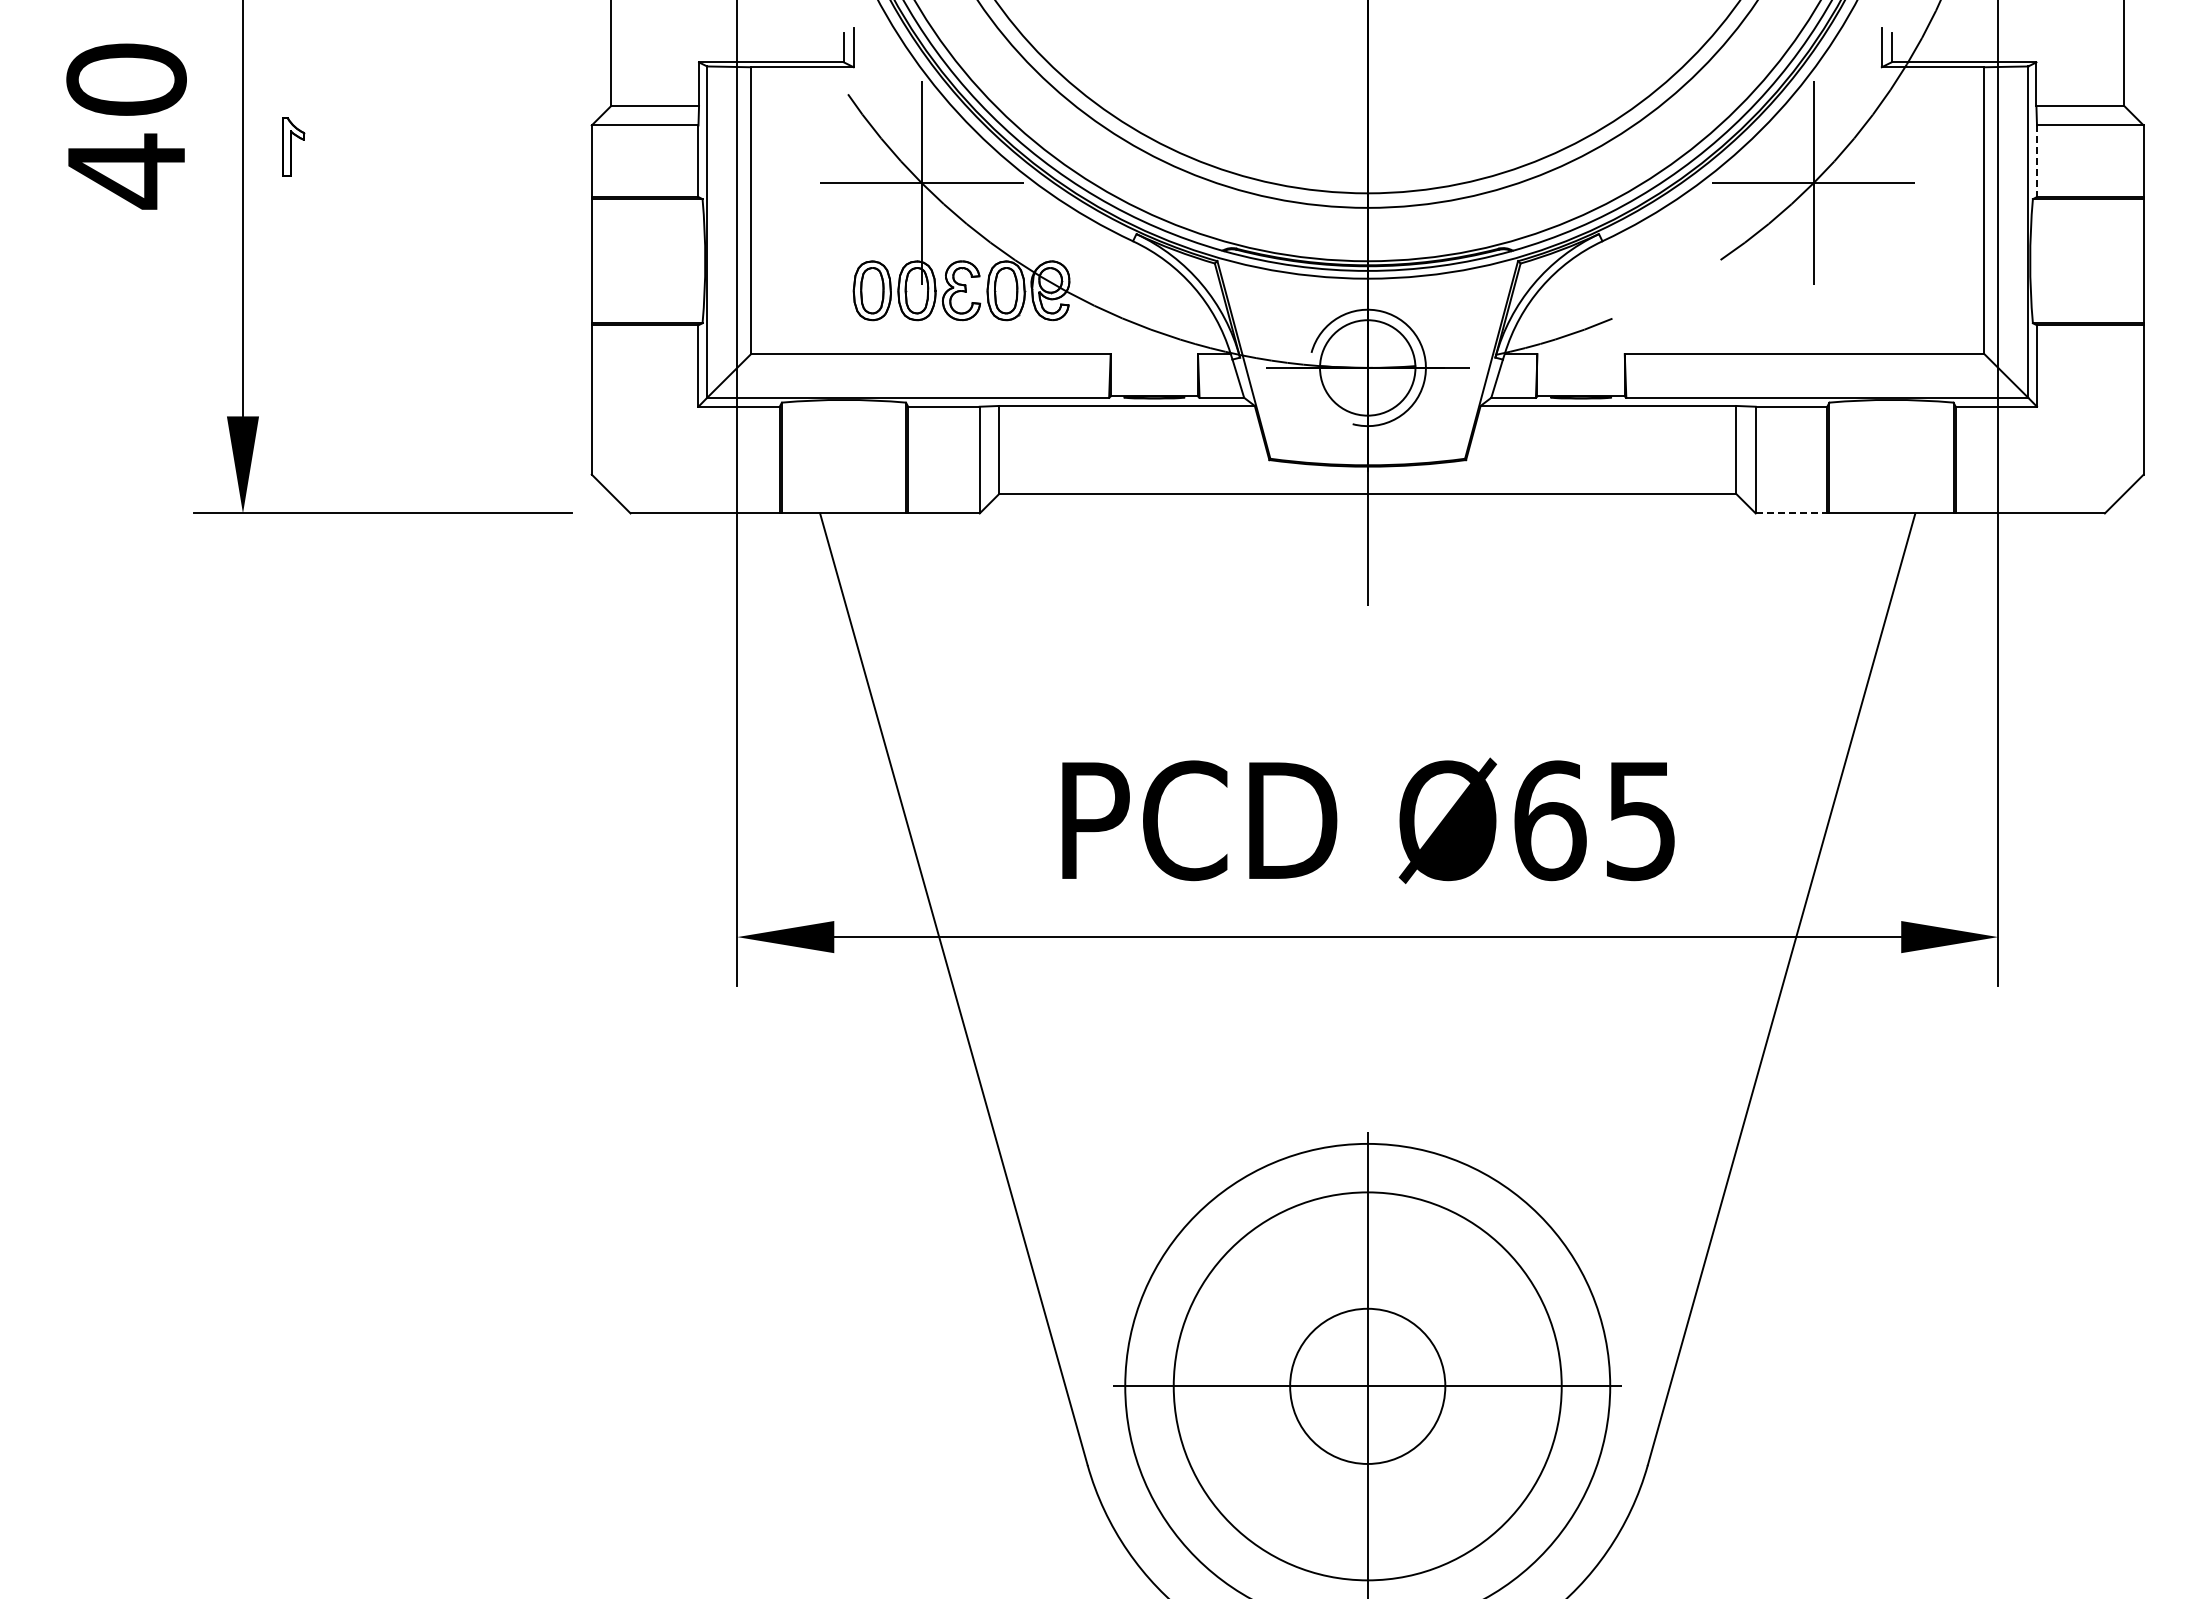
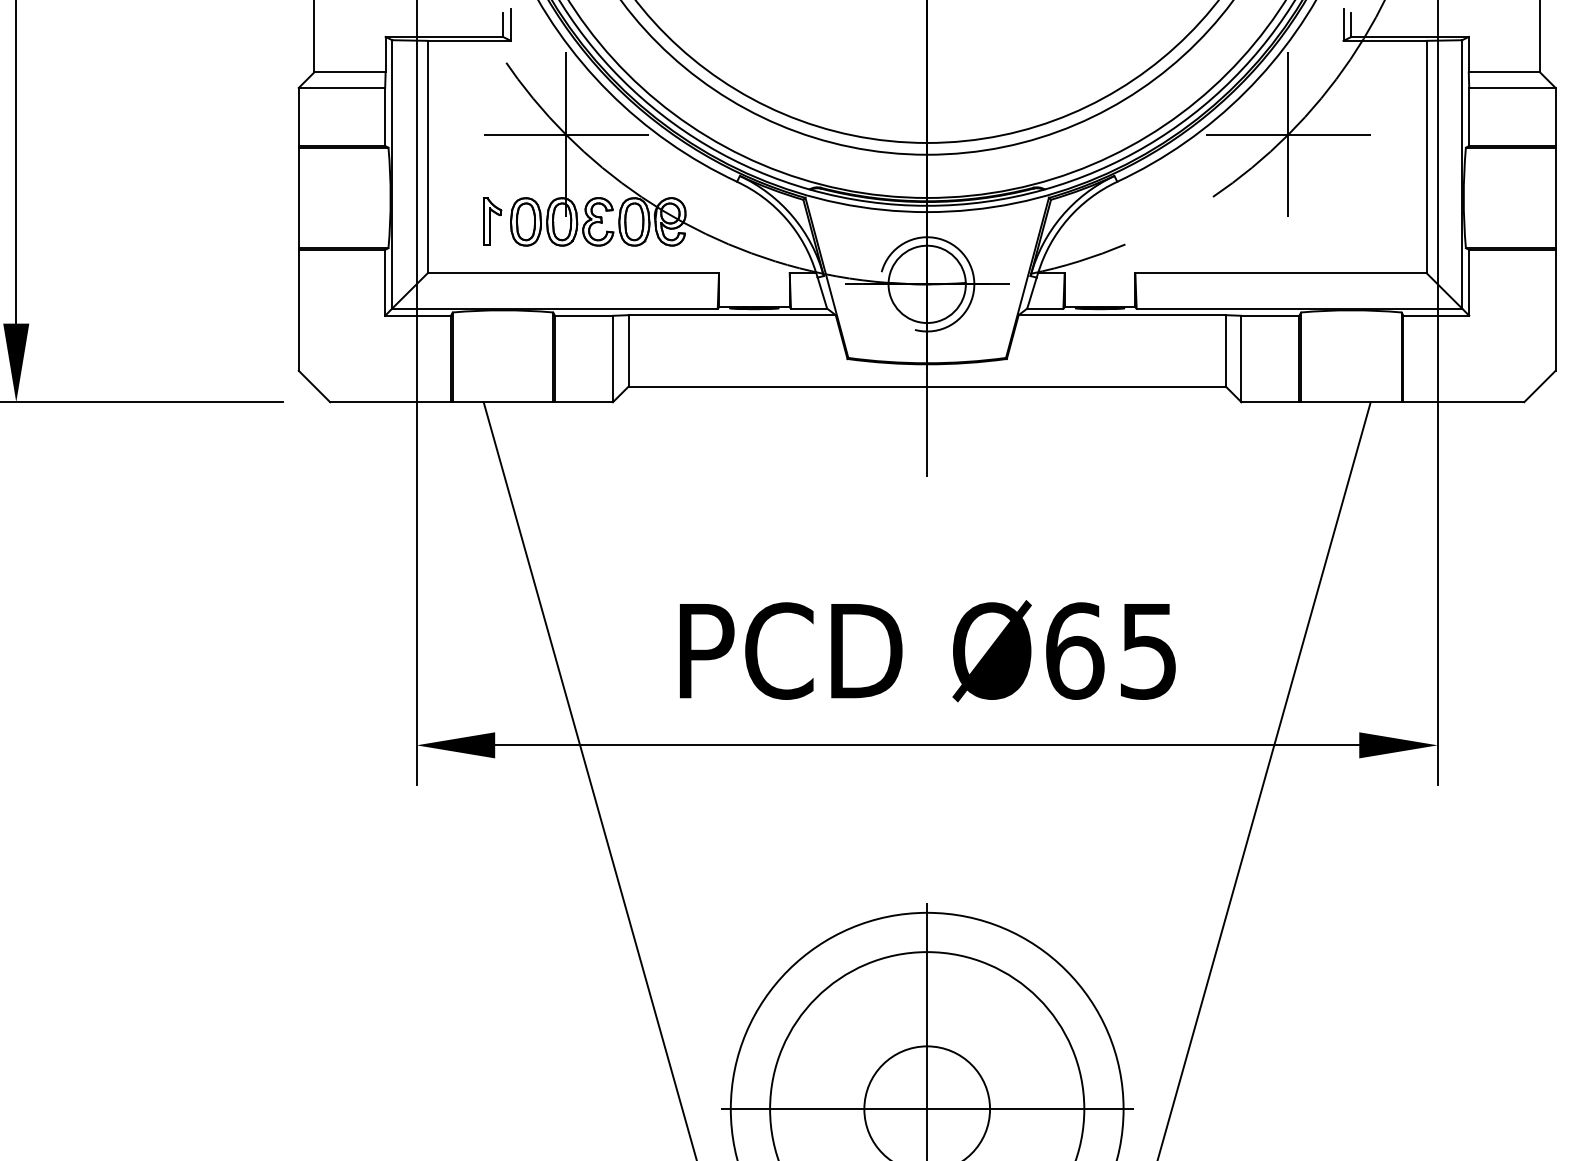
part: (293, 146) -> (492, 220), moved
line: (2037, 161) -> (1469, 117), dashed -> solid
line: (1791, 513) -> (1270, 402), dashed -> solid

